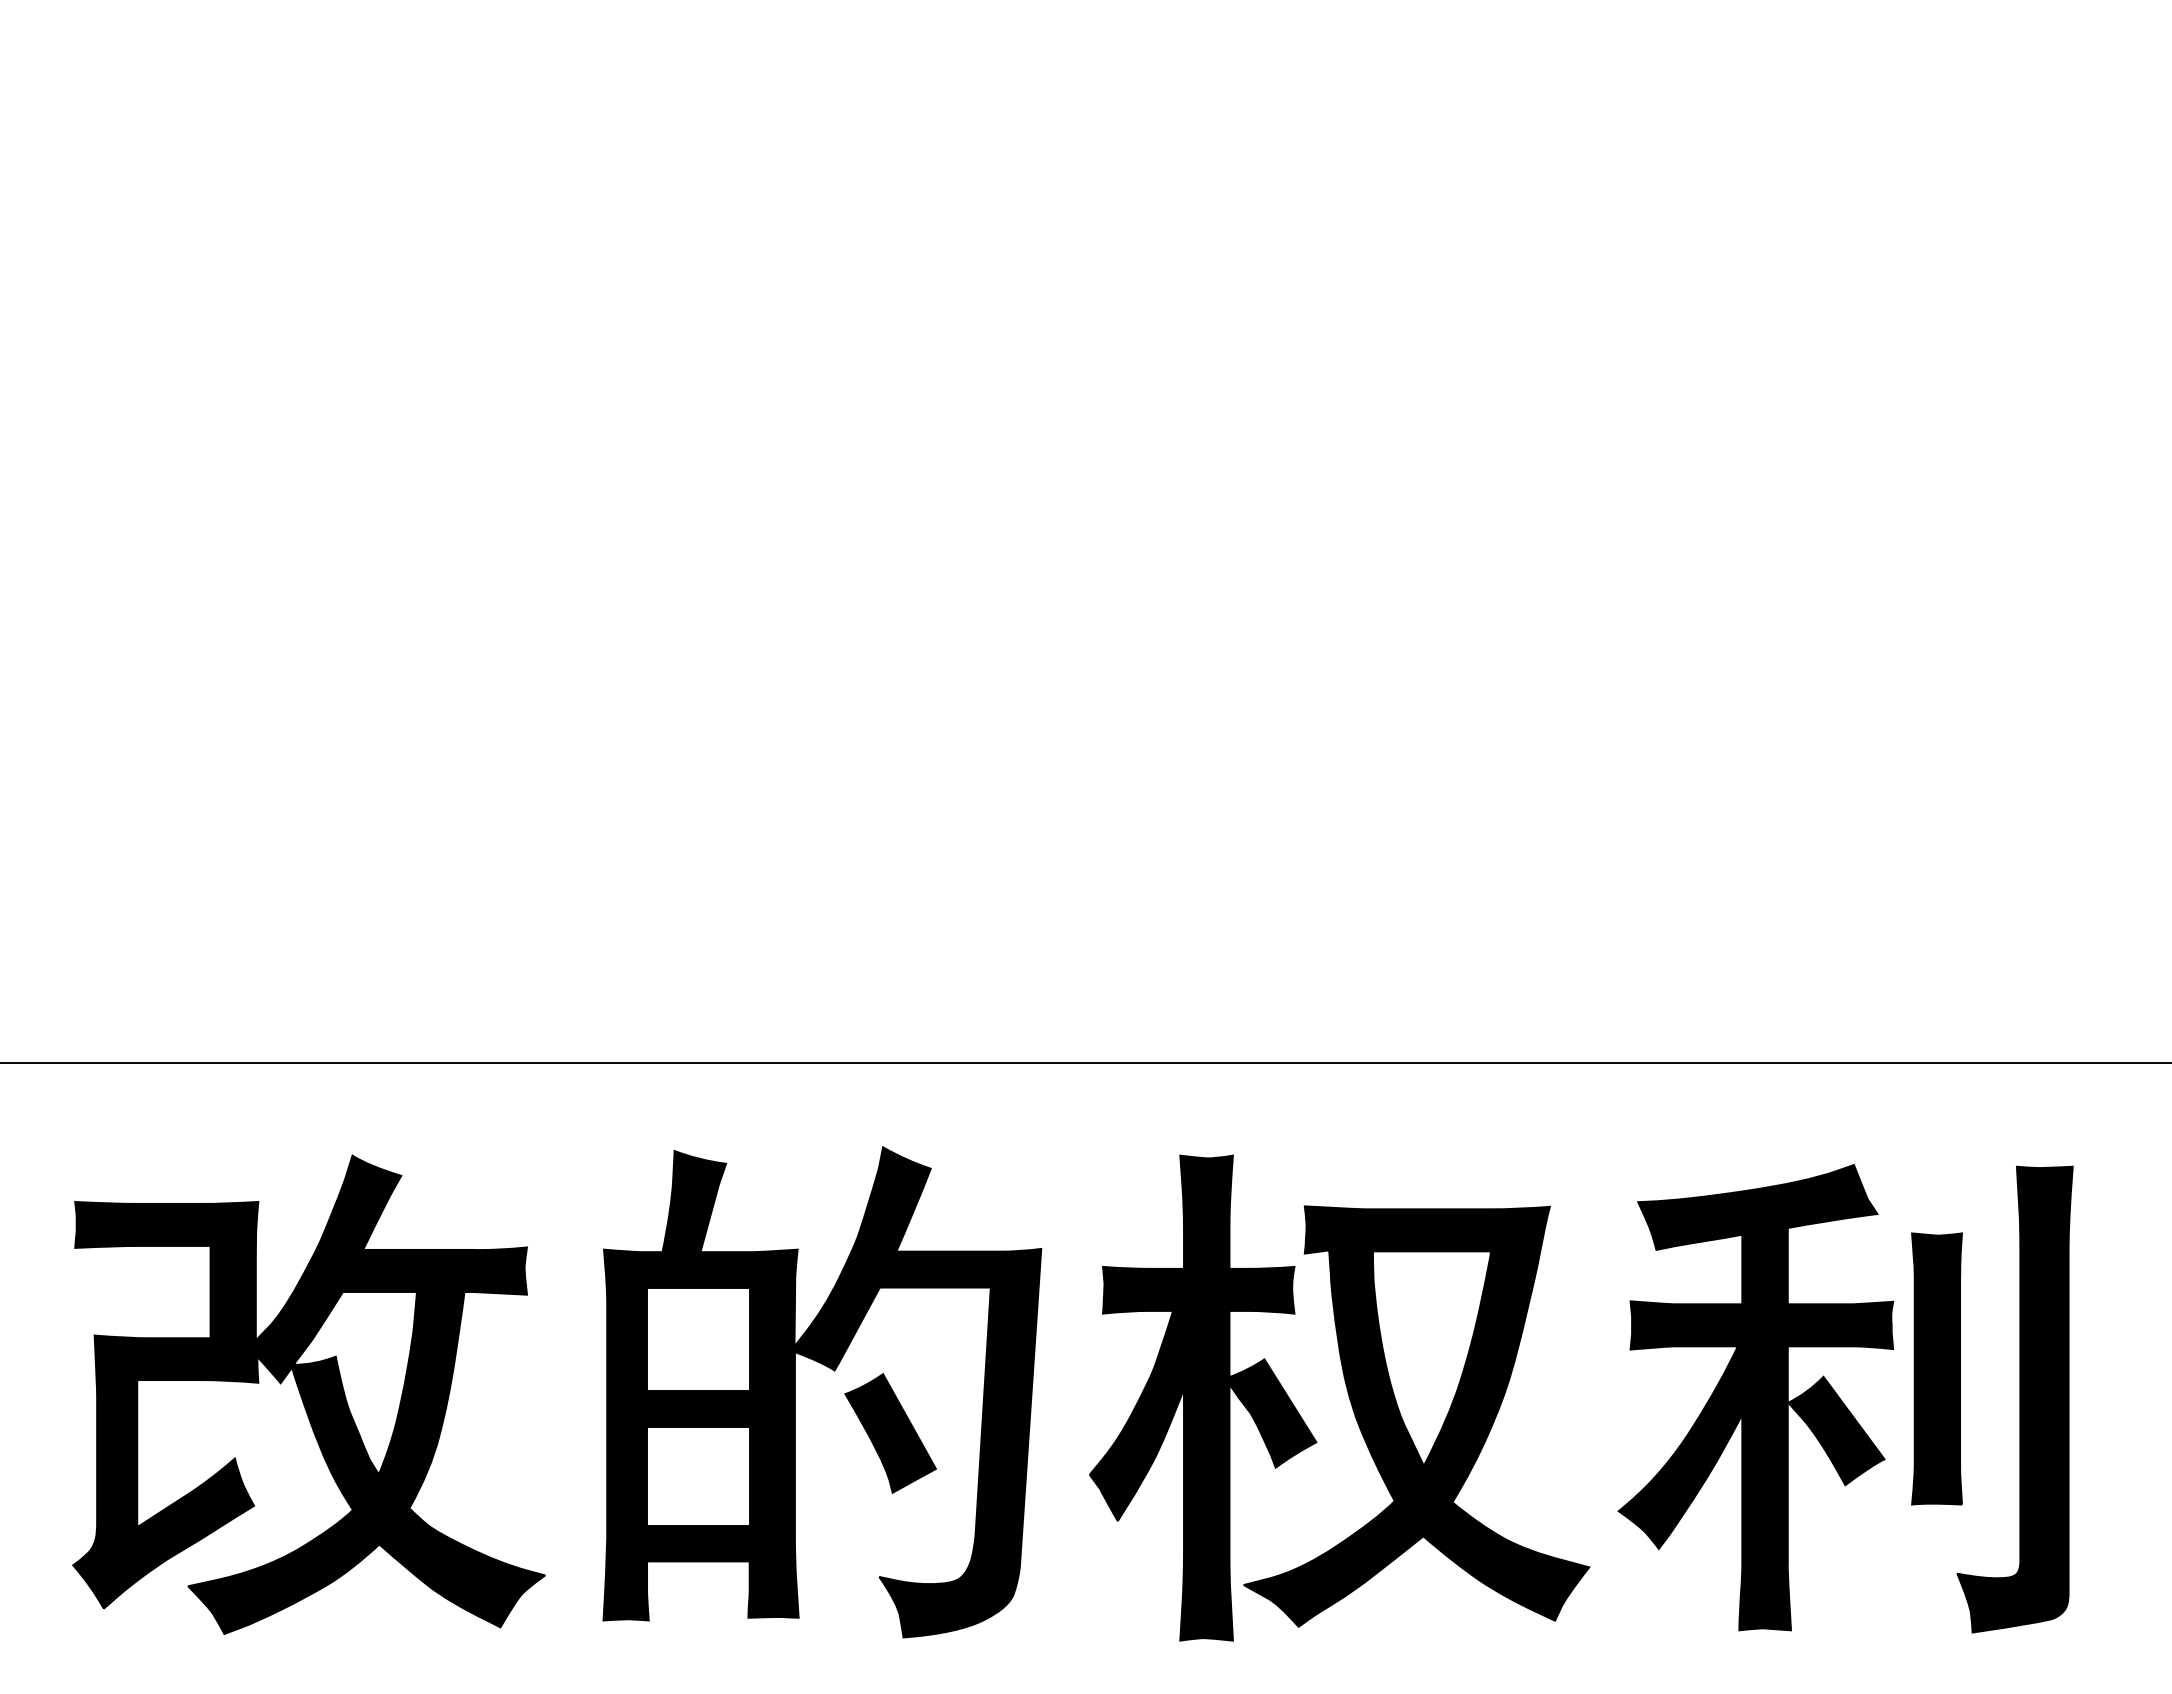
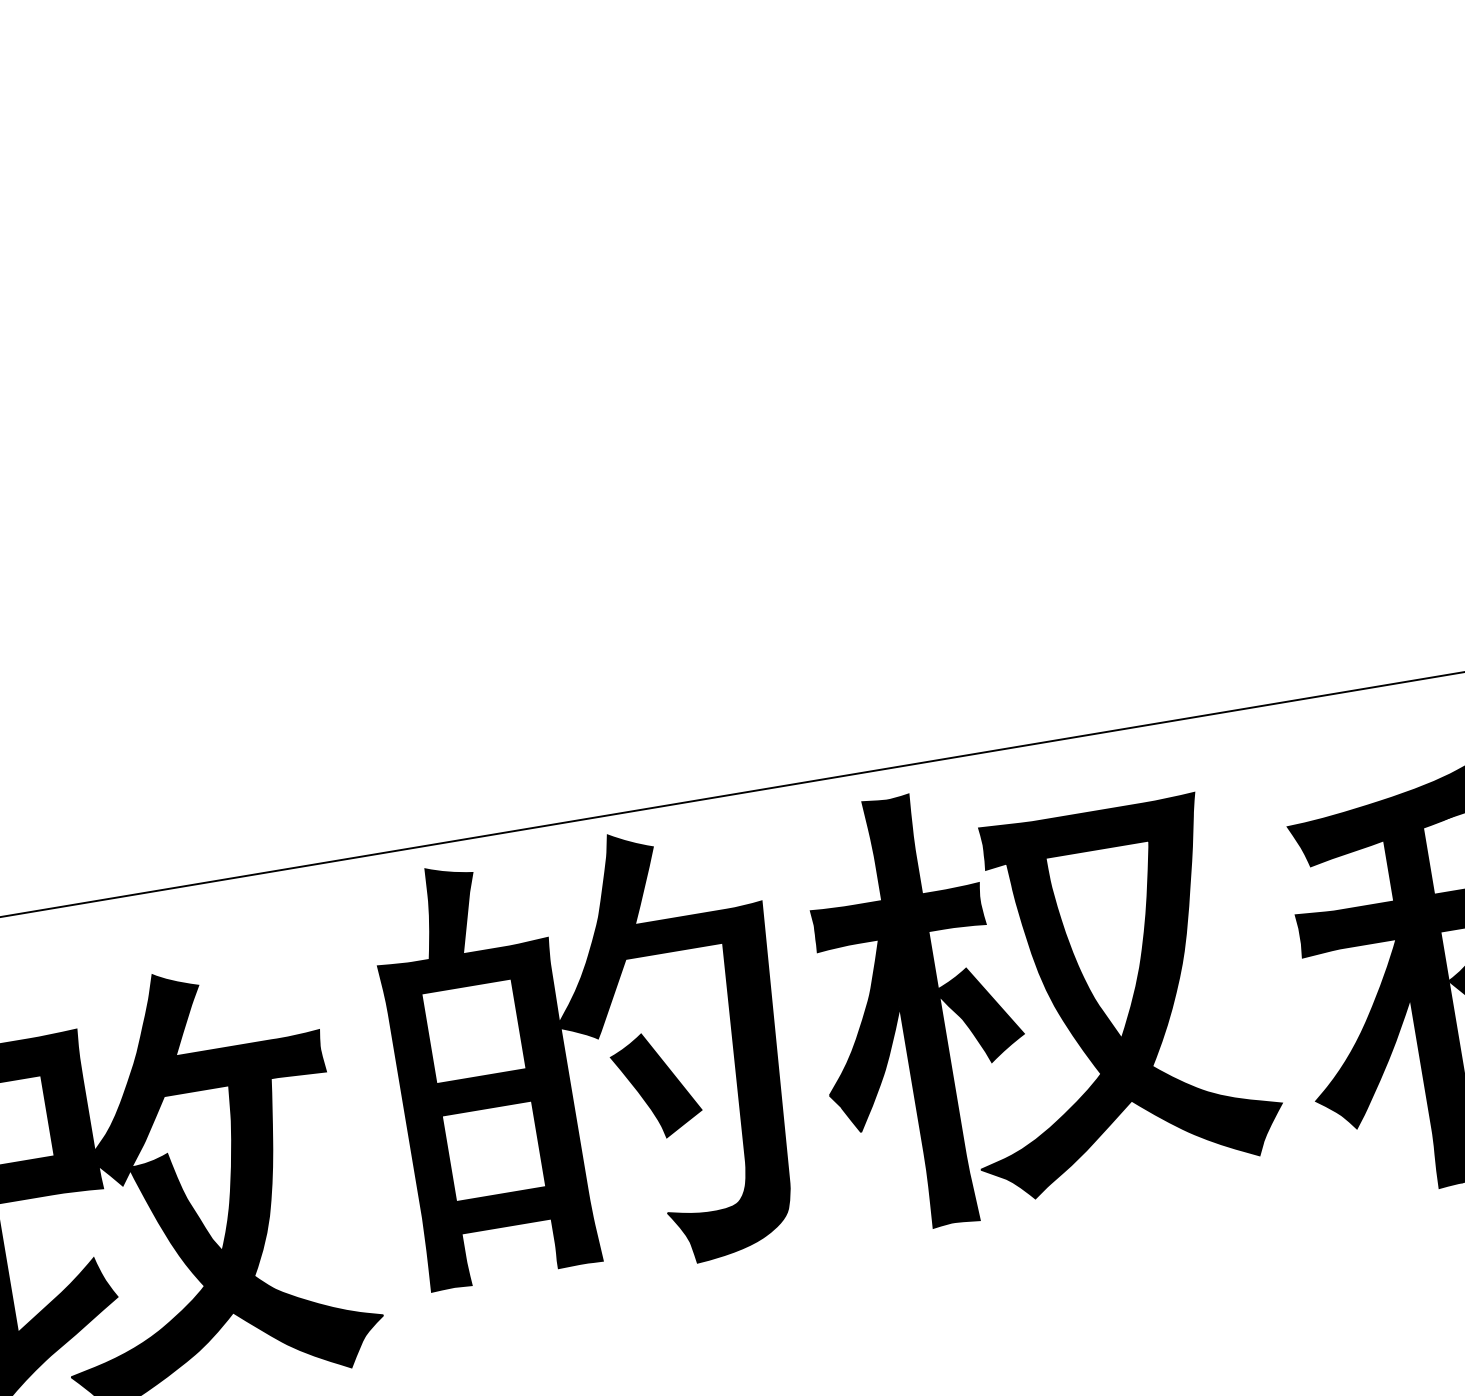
part: (844, 1393) -> (610, 1057), moved
part: (1347, 1393) -> (1044, 986), moved

